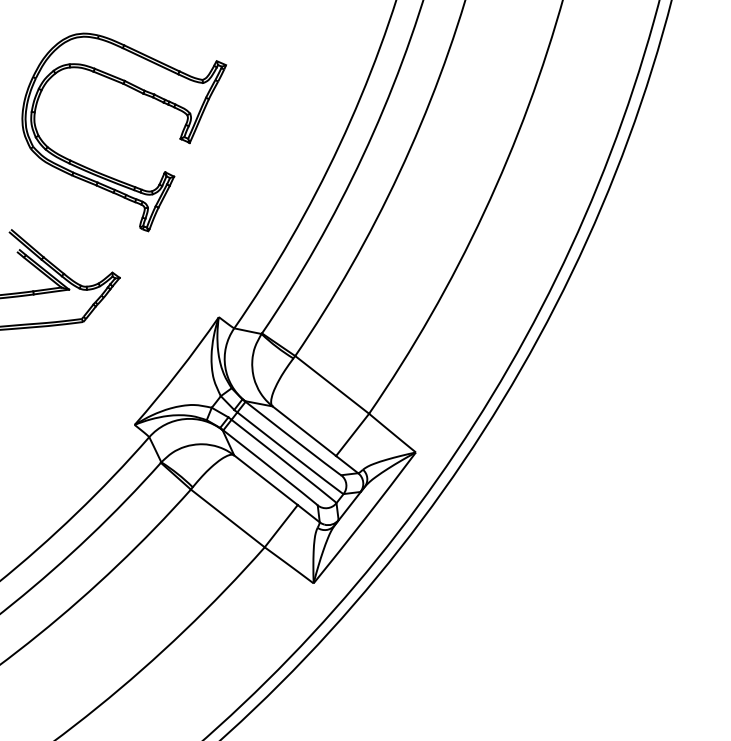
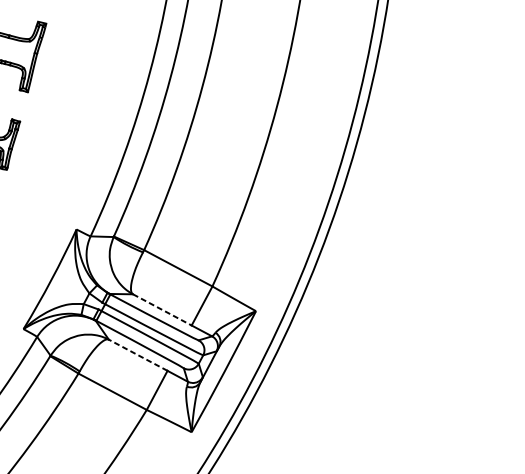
line: (304, 431) -> (162, 310), solid -> dashed
line: (265, 479) -> (137, 354), solid -> dashed

